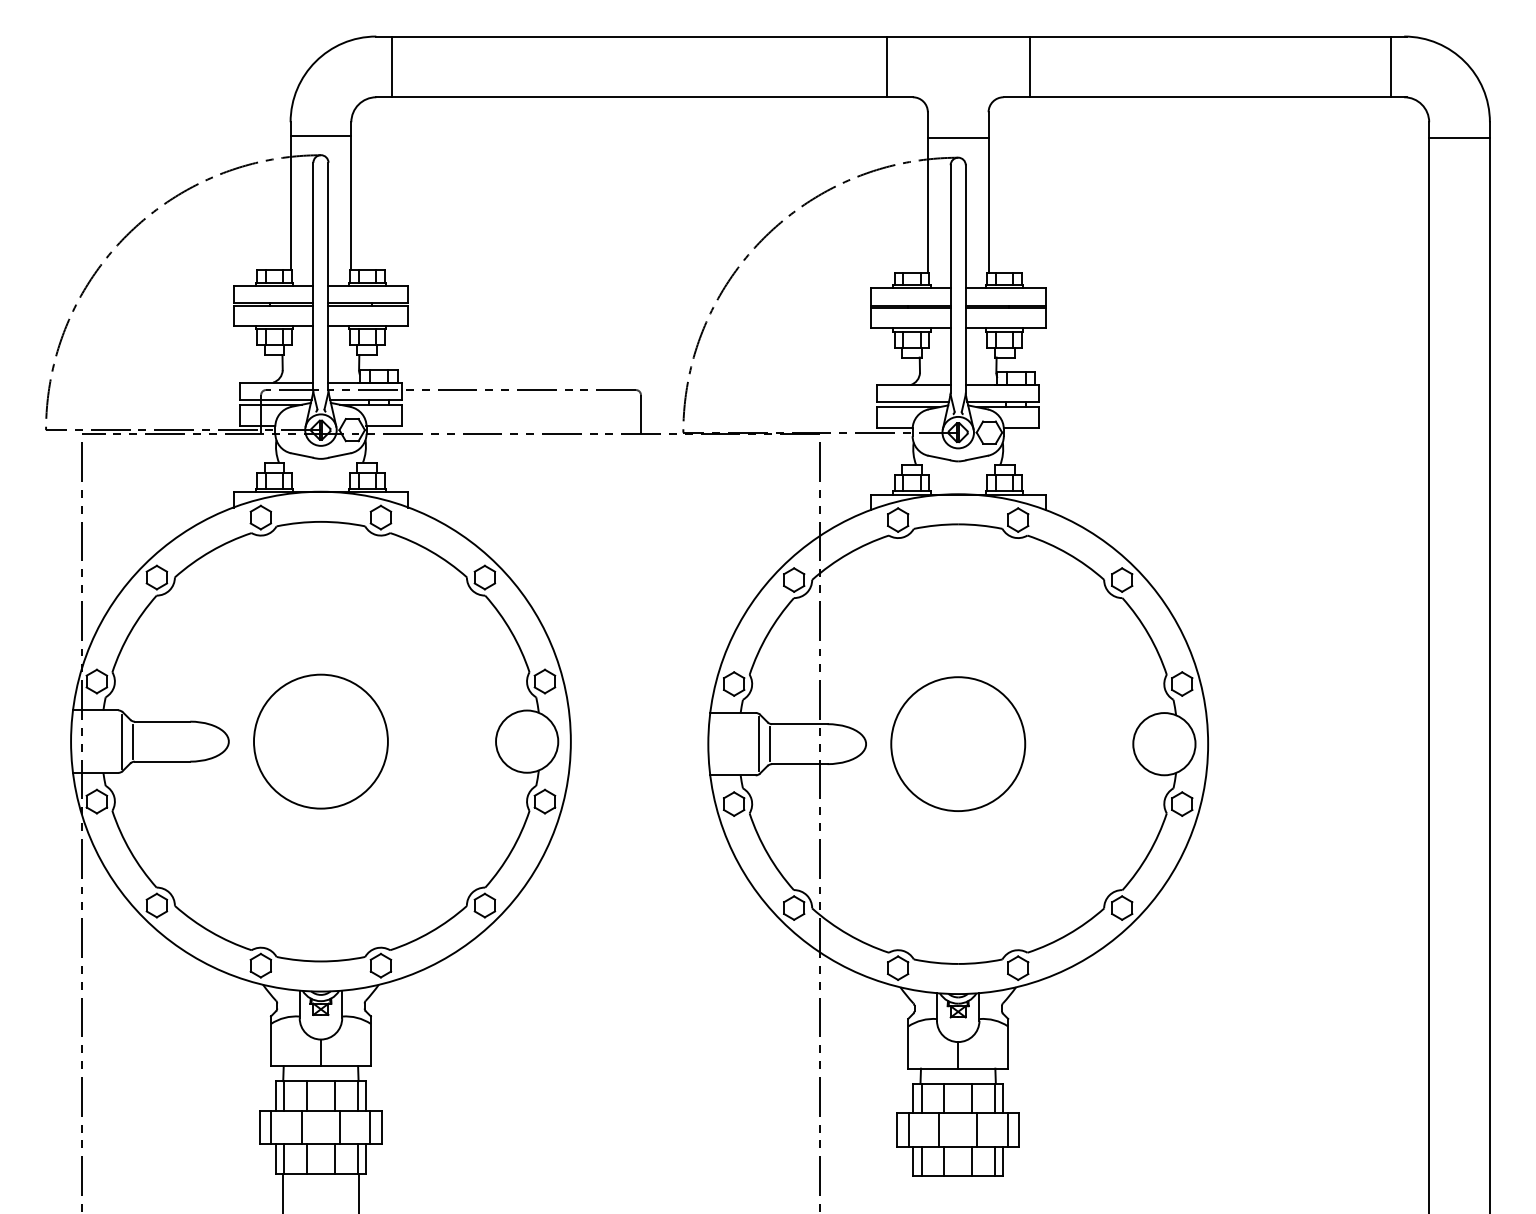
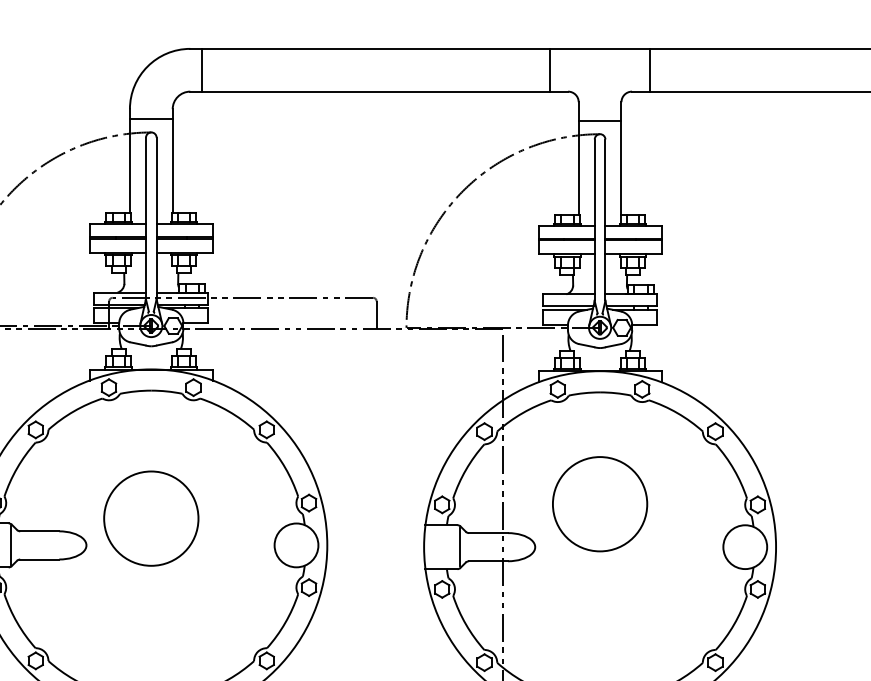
line: (132, 741) -> (18, 545), removed
circle: (320, 741) -> (150, 518), moved
circle: (958, 743) -> (600, 503), moved
line: (769, 744) -> (467, 547), removed

